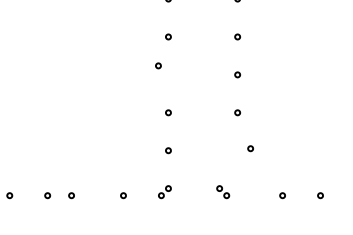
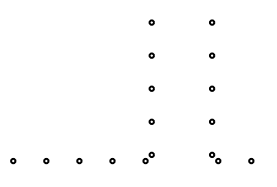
circle: (158, 65) -> (151, 55), moved
circle: (250, 148) -> (211, 121), moved
part: (223, 192) -> (215, 158), moved
circle: (71, 195) -> (79, 160), moved

